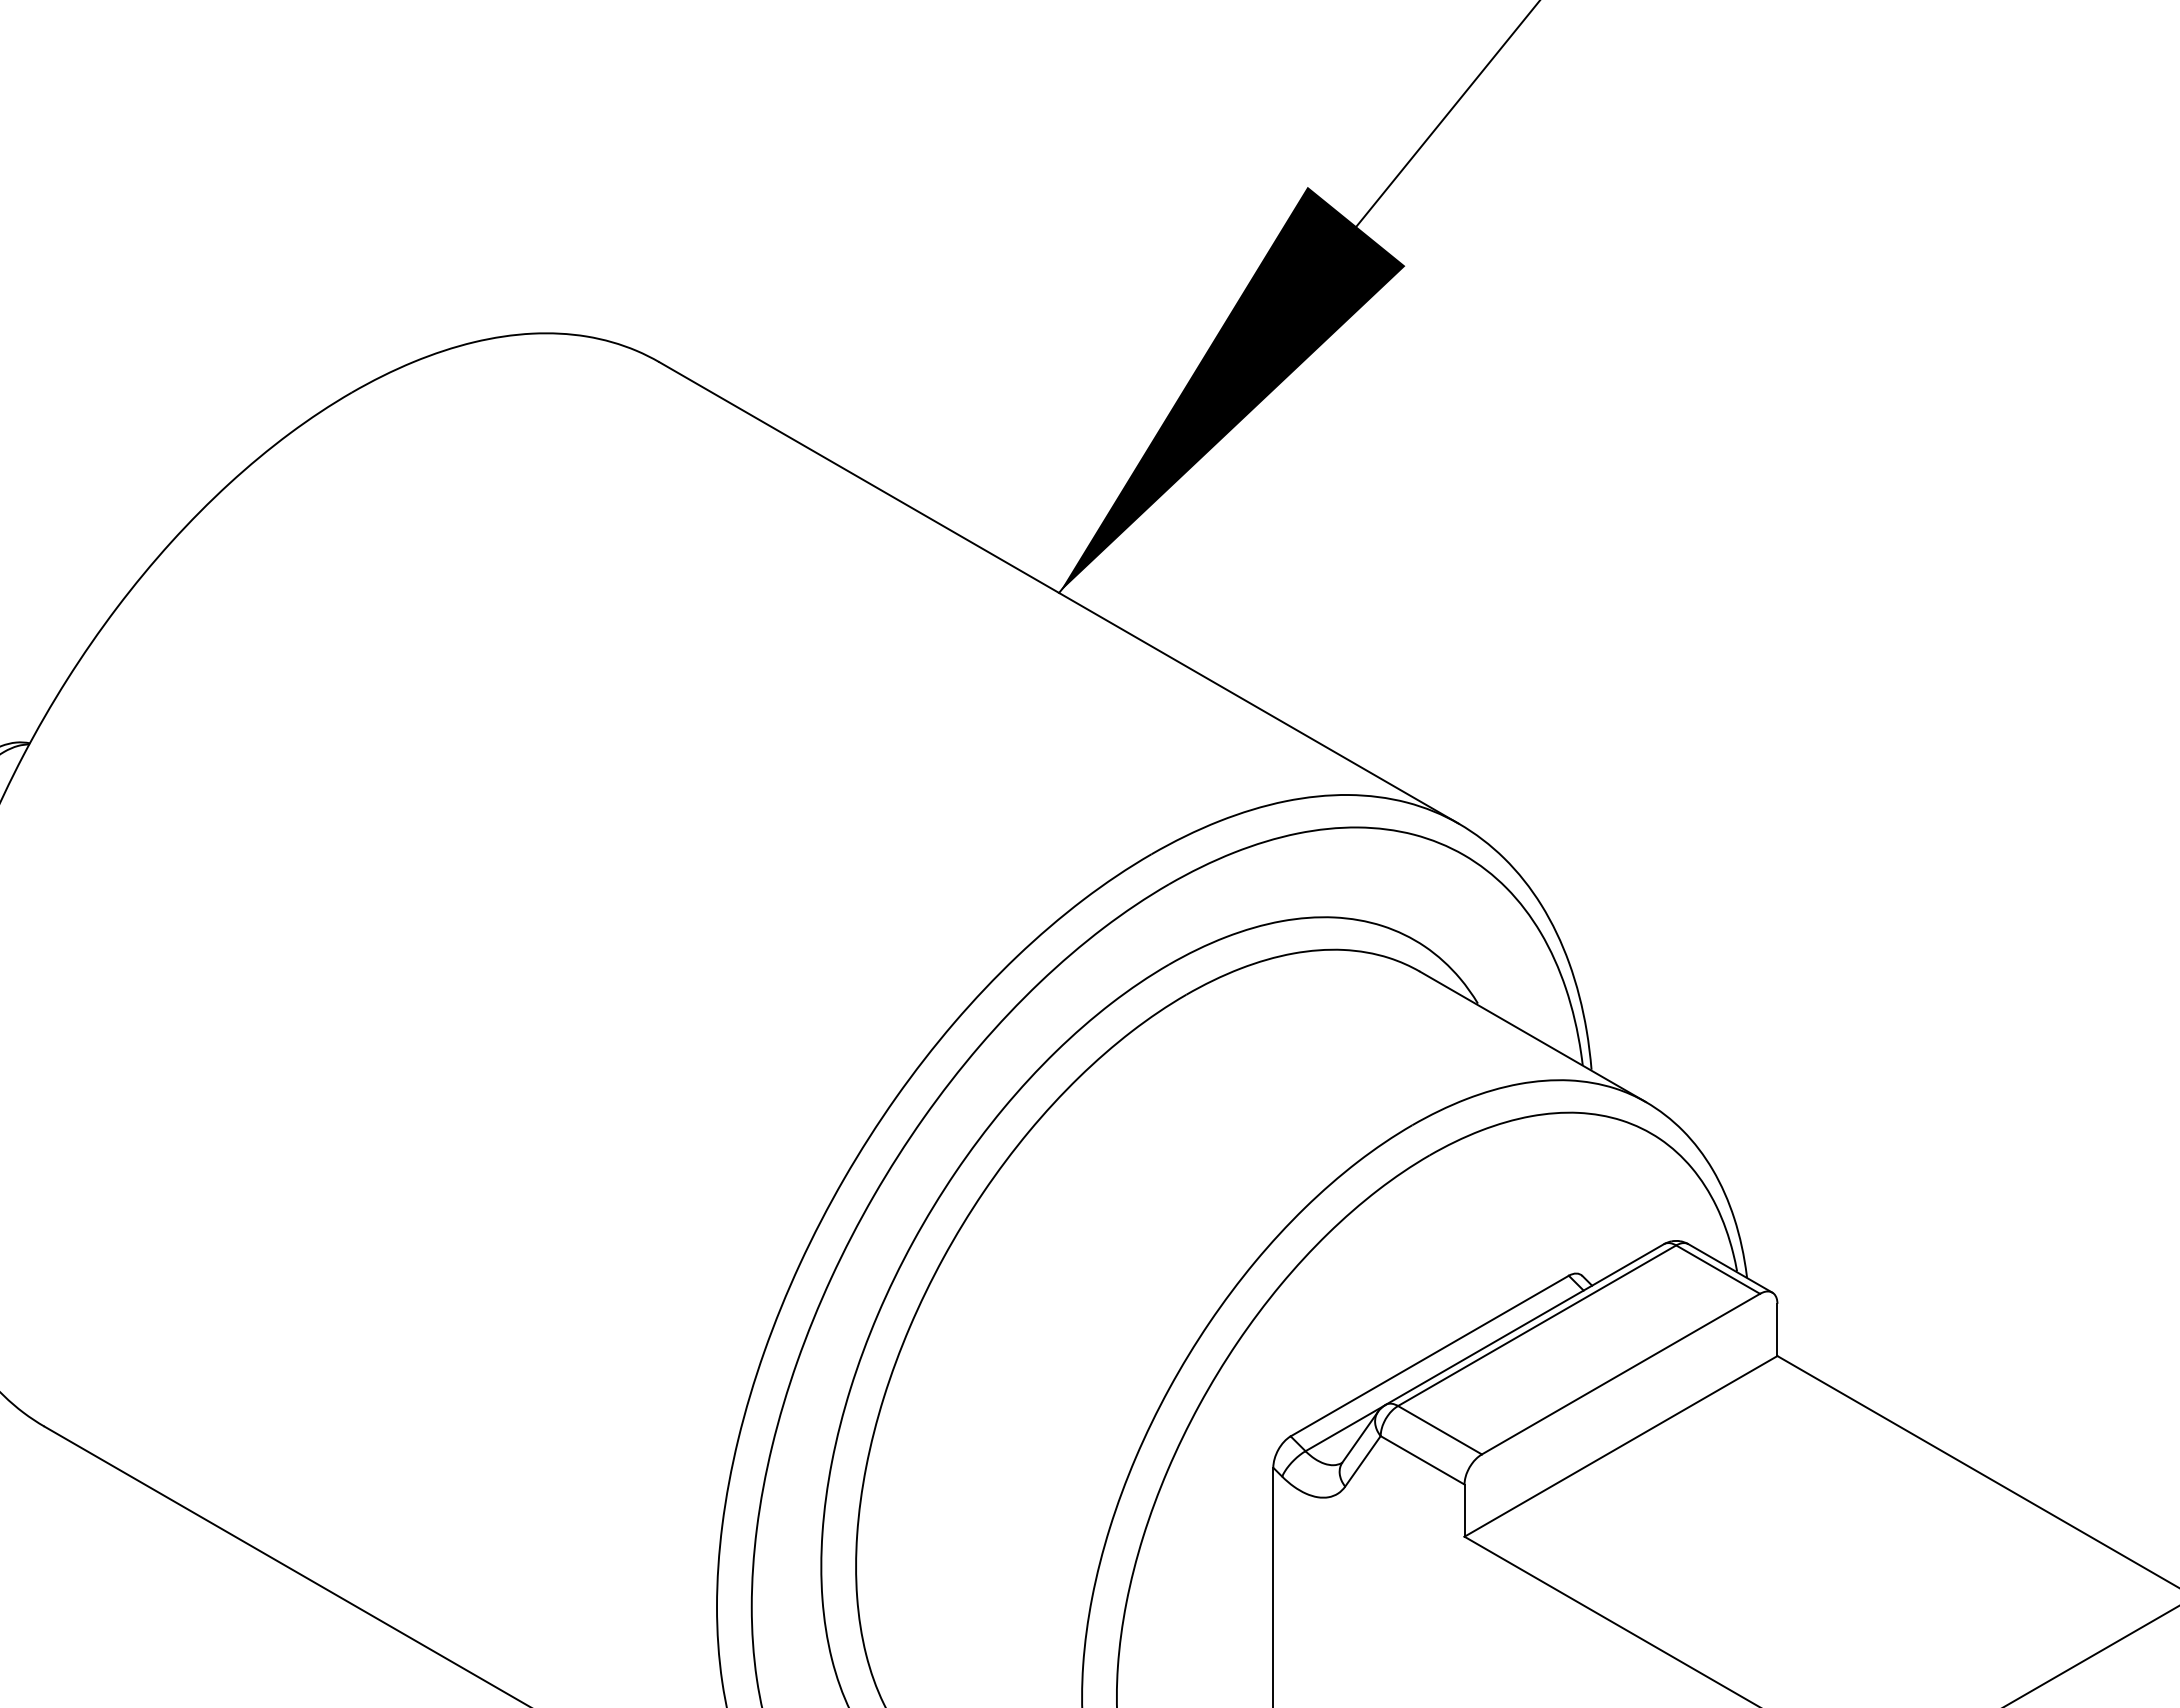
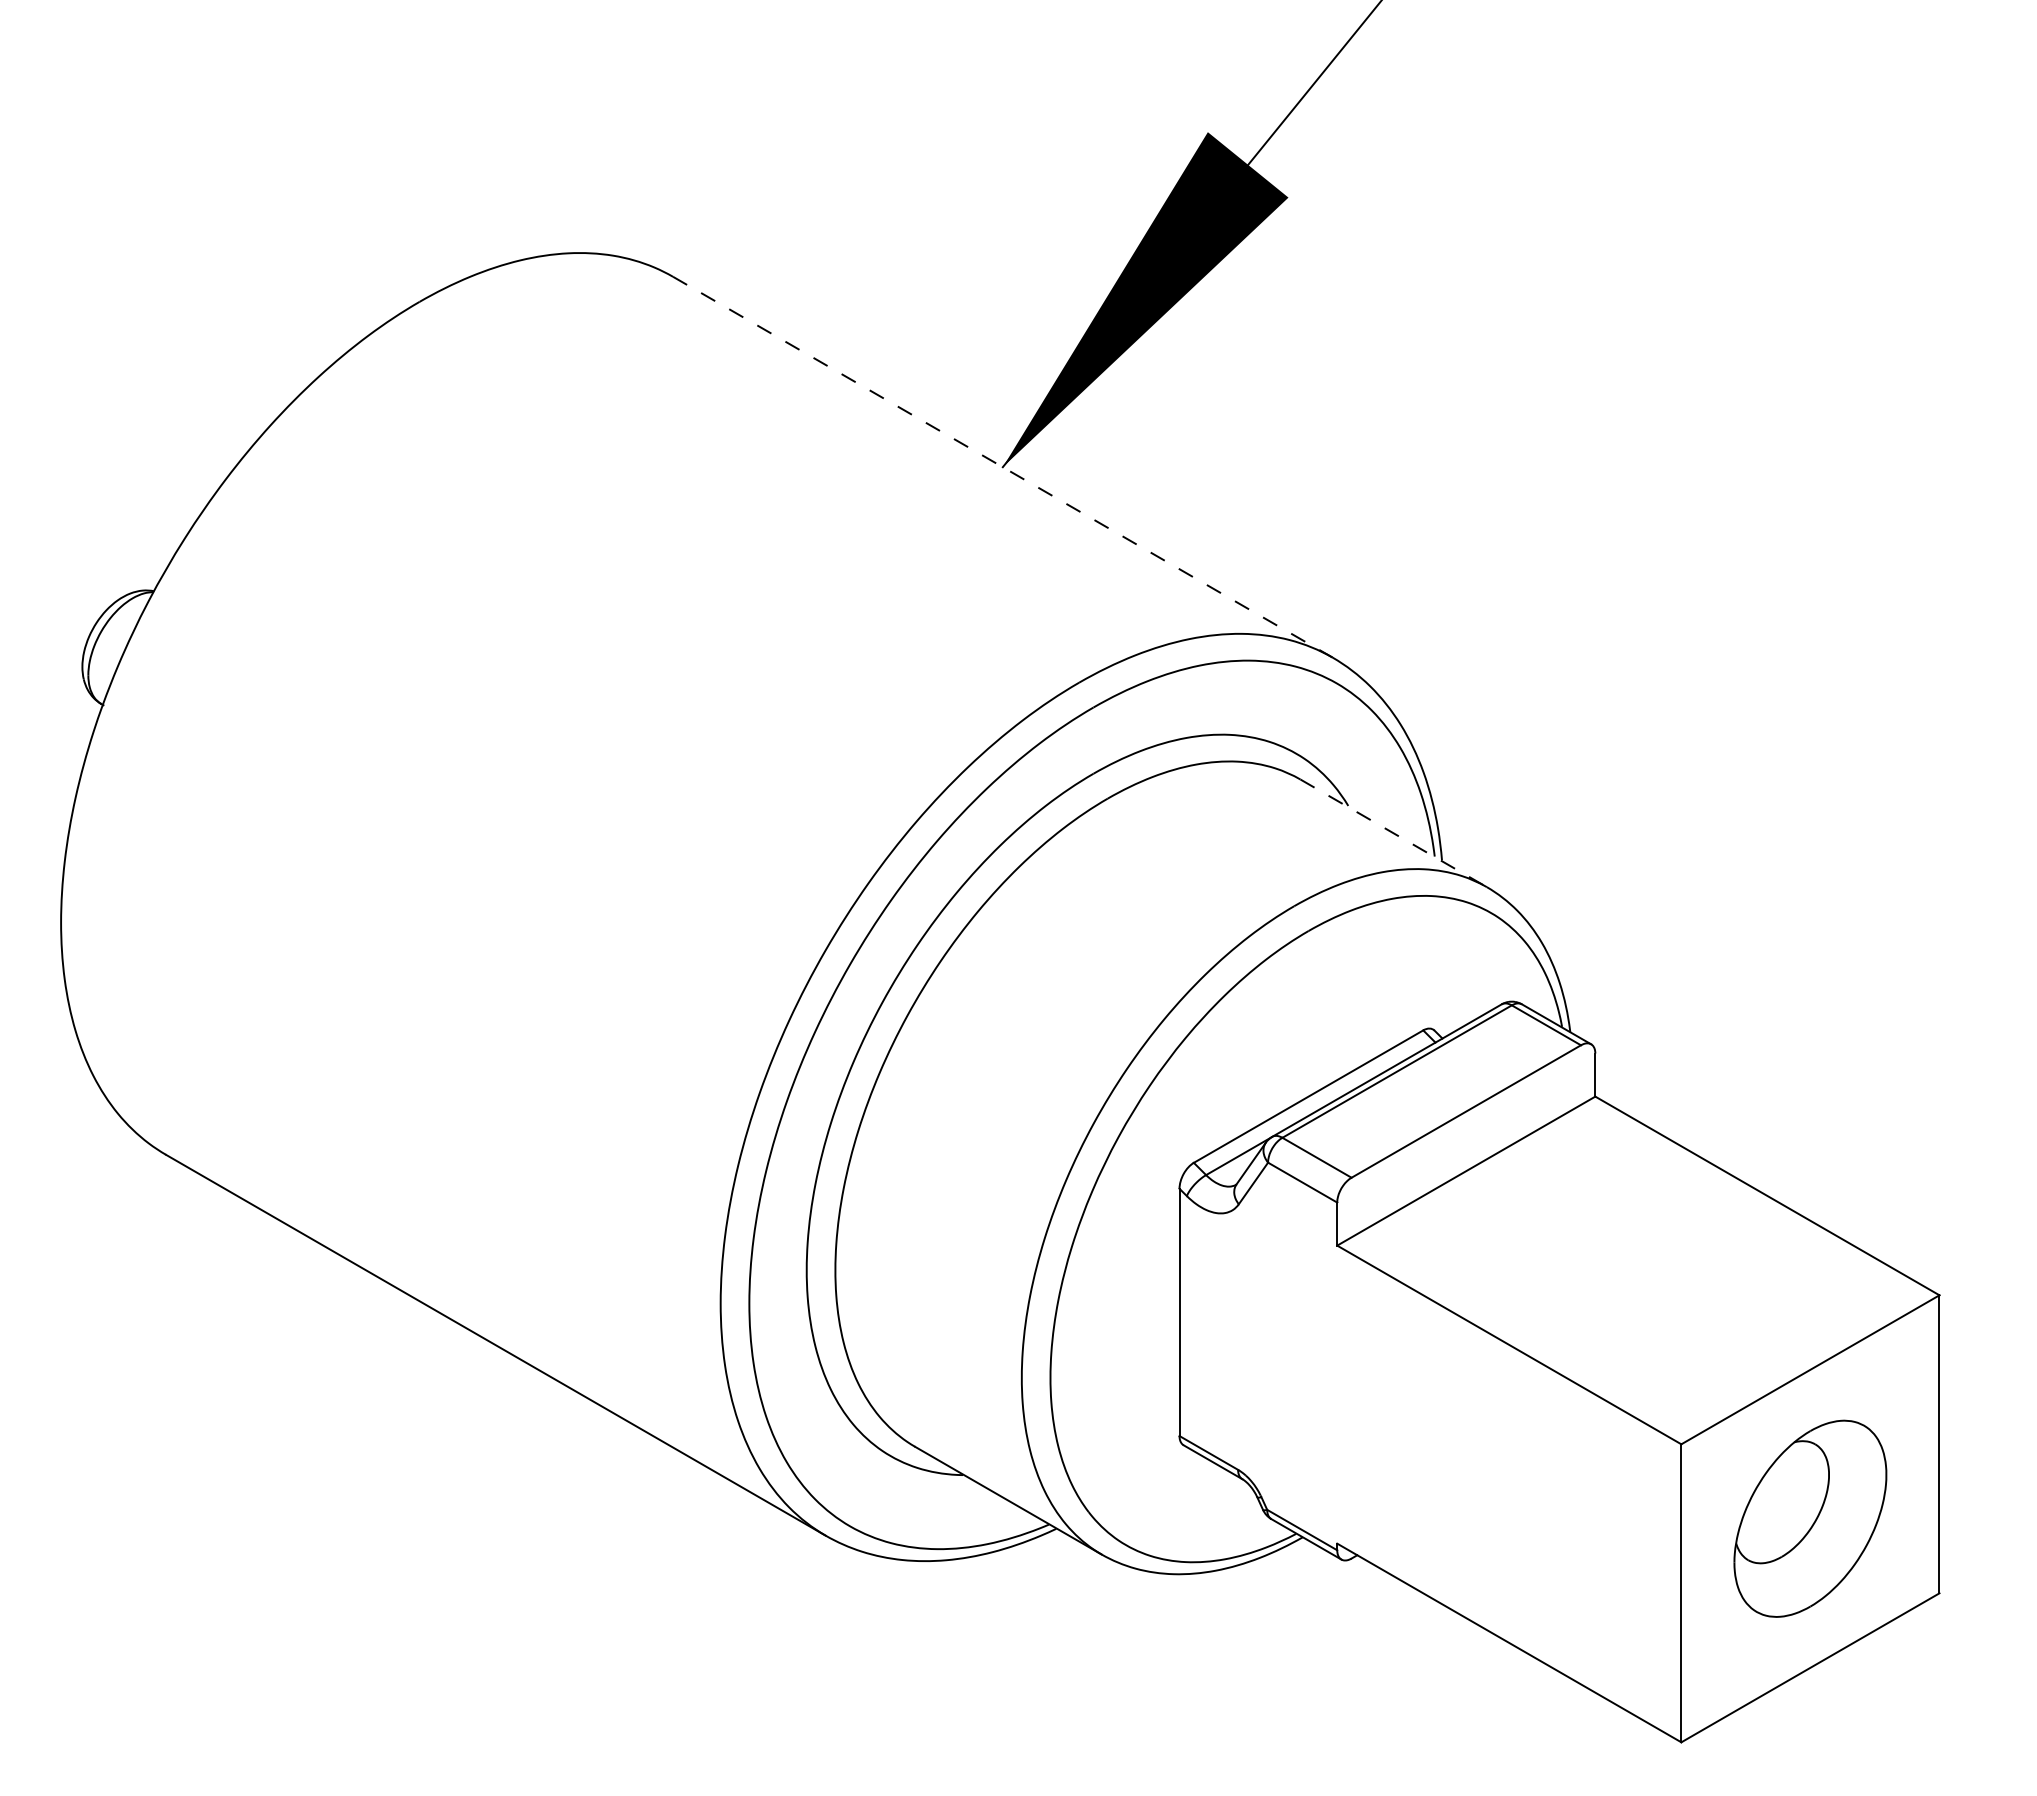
line: (1058, 593) -> (1002, 467), solid -> dashed
line: (1532, 1037) -> (1393, 833), solid -> dashed

